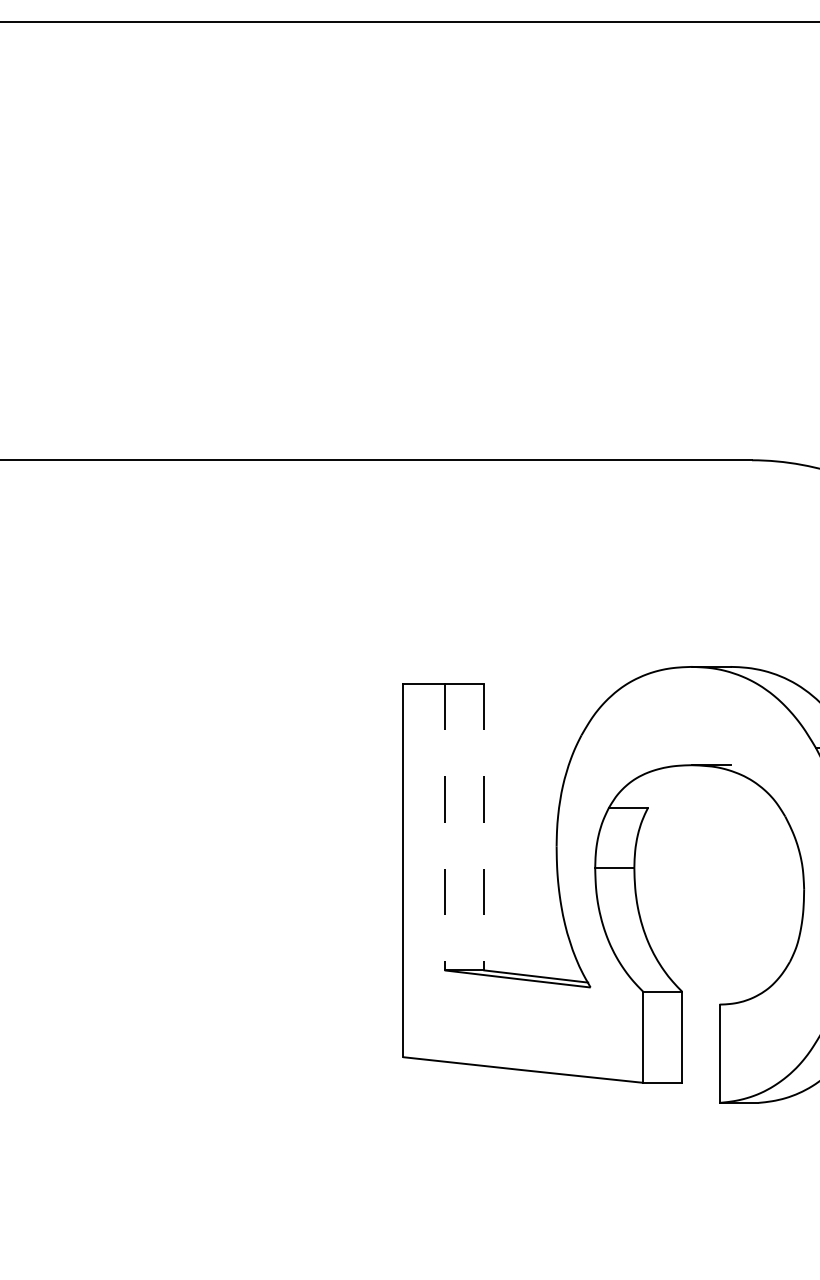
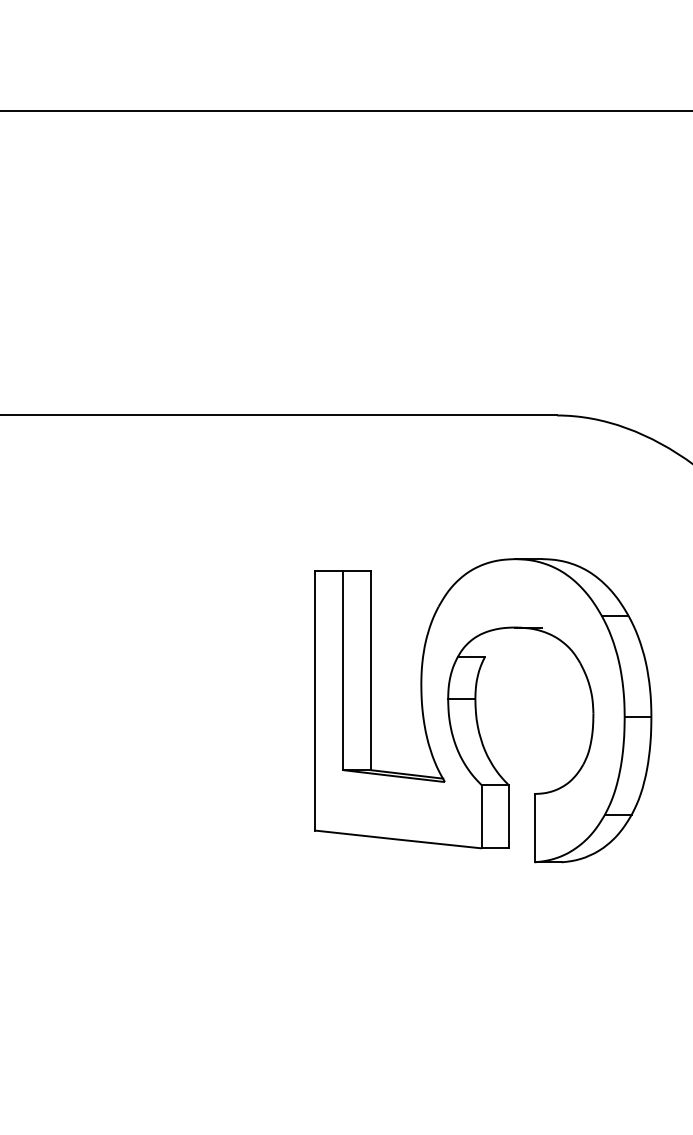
line: (444, 827) -> (343, 670), dashed -> solid
line: (484, 827) -> (371, 670), dashed -> solid

